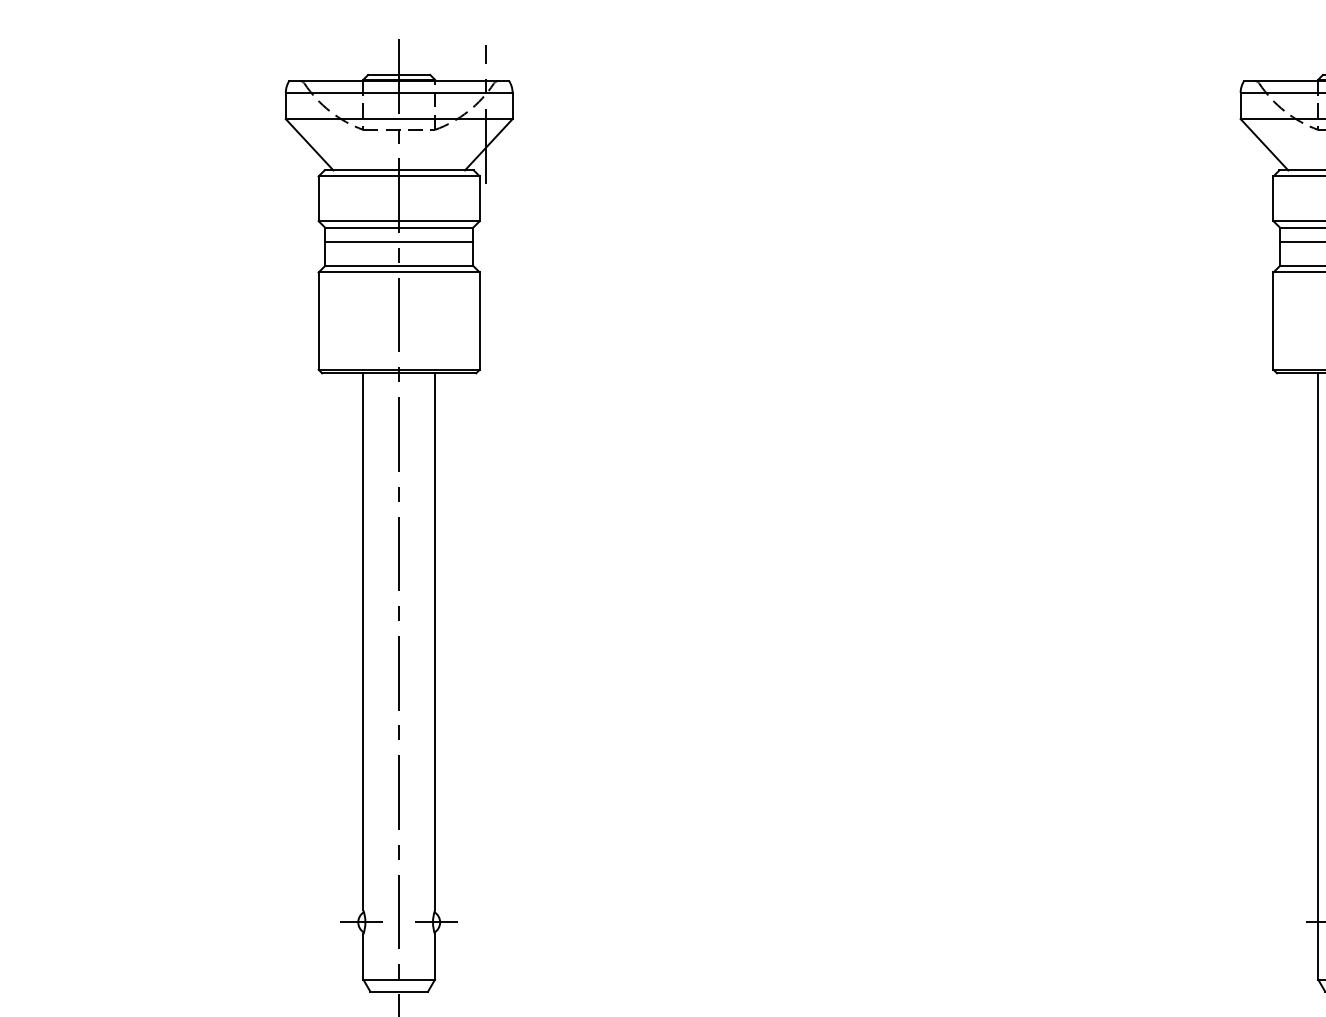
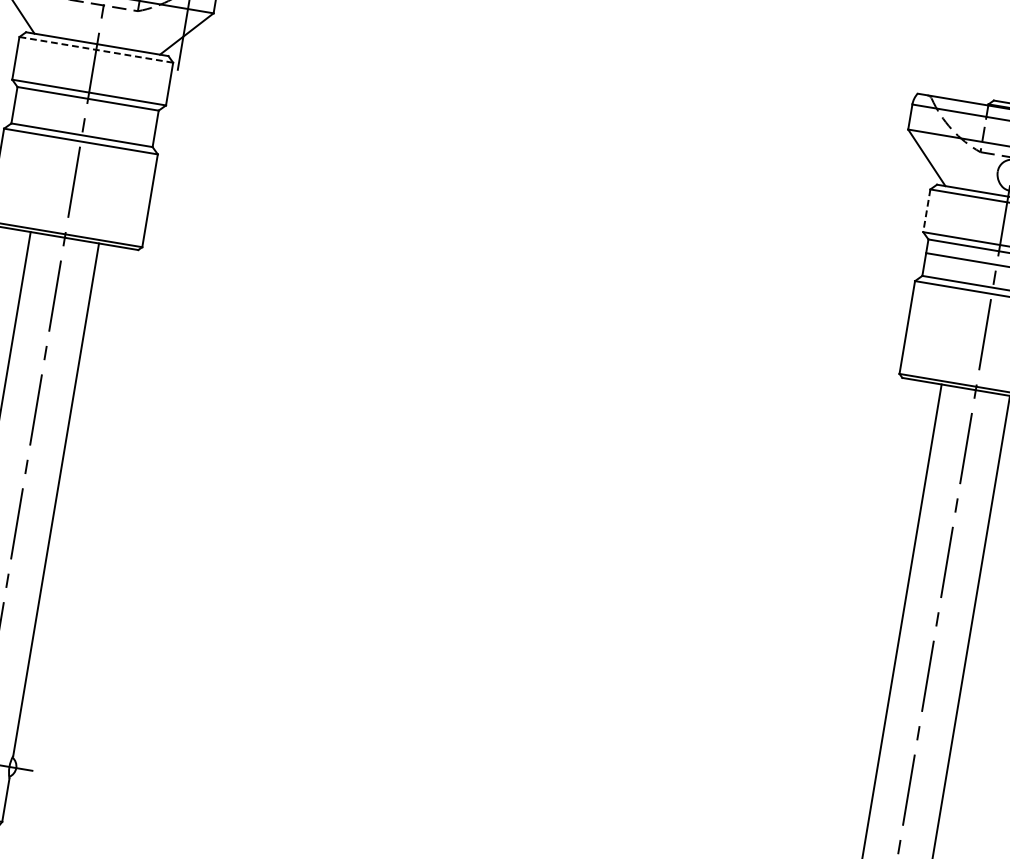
line: (399, 176) -> (96, 50), solid -> dashed
line: (1273, 199) -> (926, 211), solid -> dashed
line: (399, 242) -> (86, 112), removed

